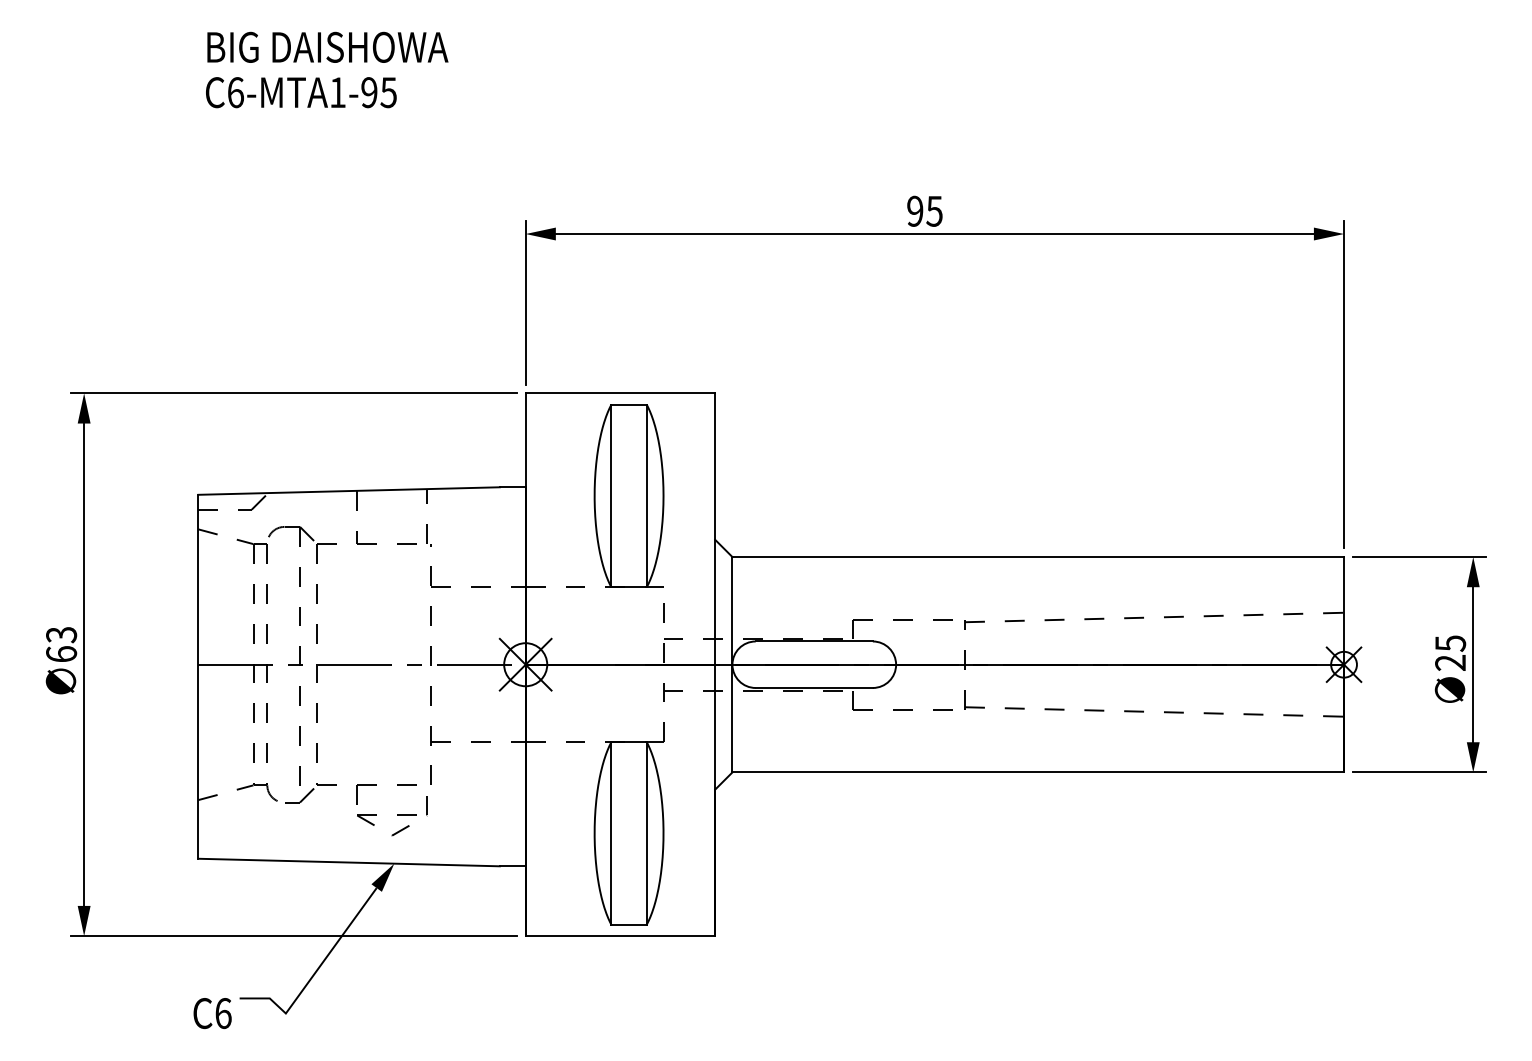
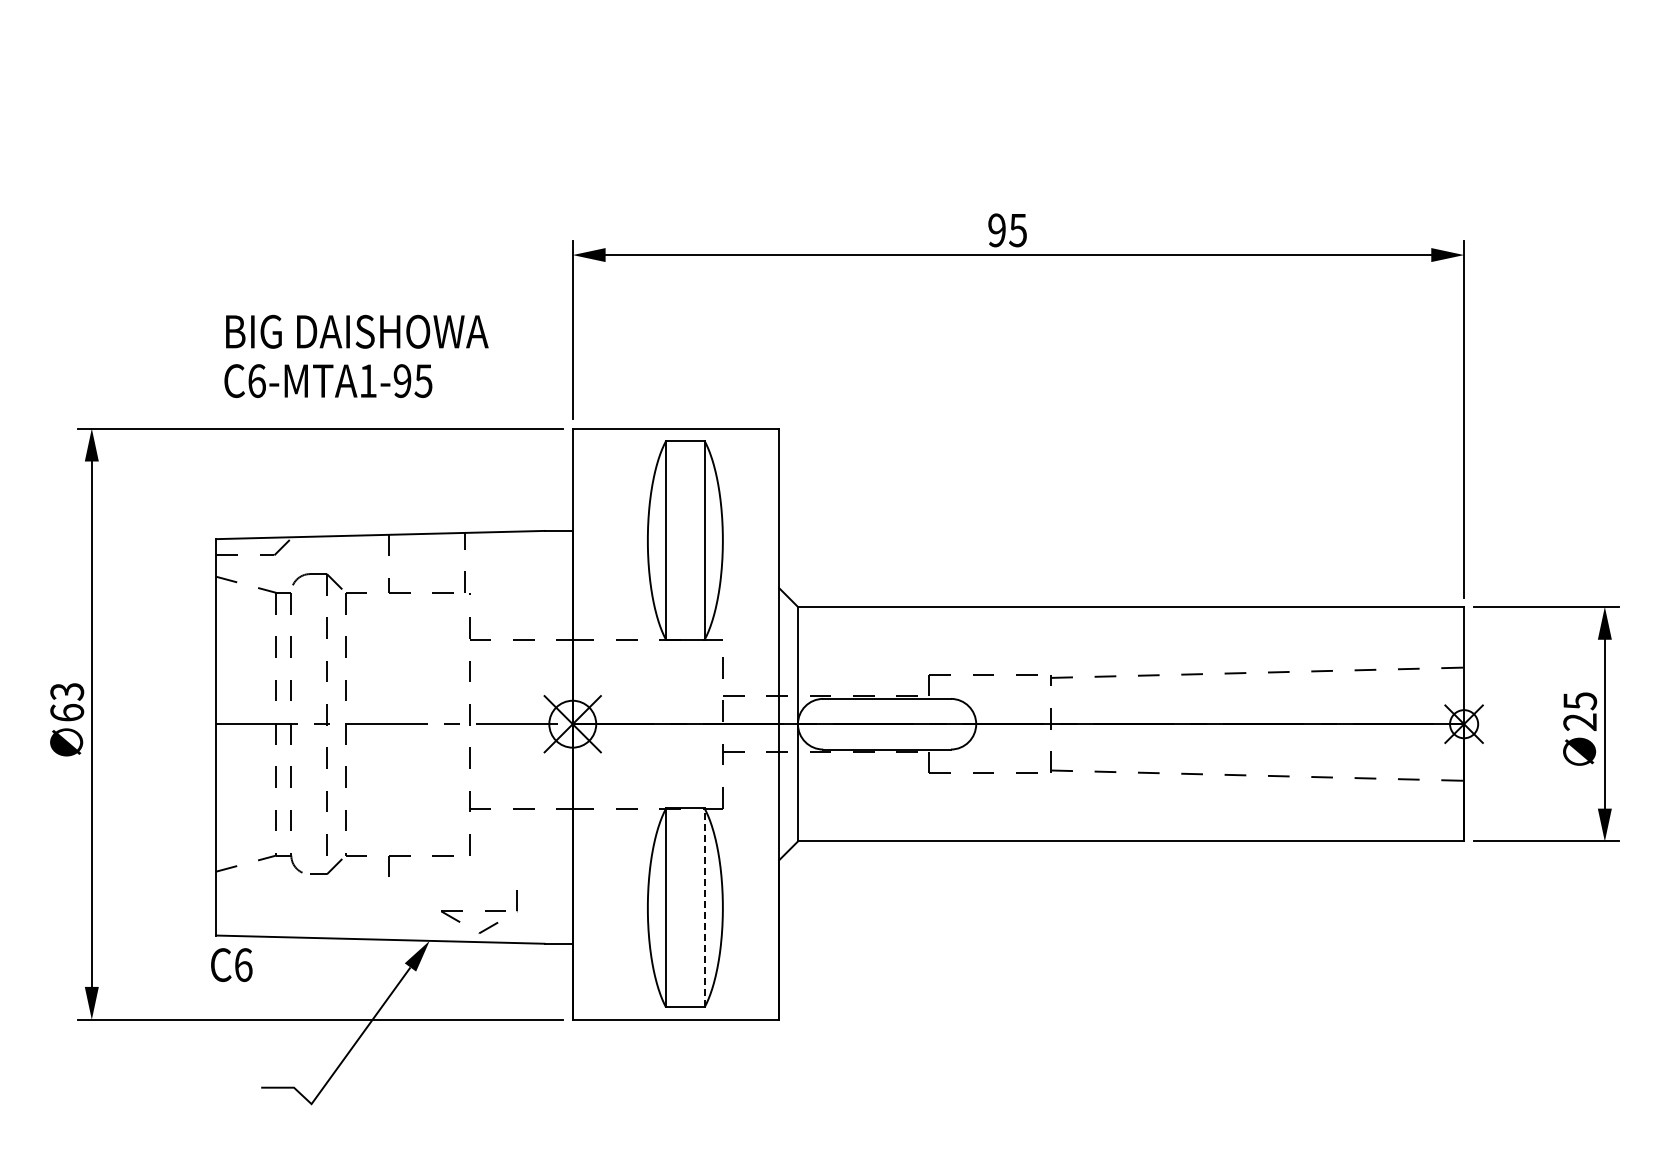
text: (327, 69) -> (356, 355), moved
part: (392, 815) -> (479, 911), moved
line: (646, 833) -> (704, 907), solid -> dashed
text: (212, 1012) -> (231, 964), moved

